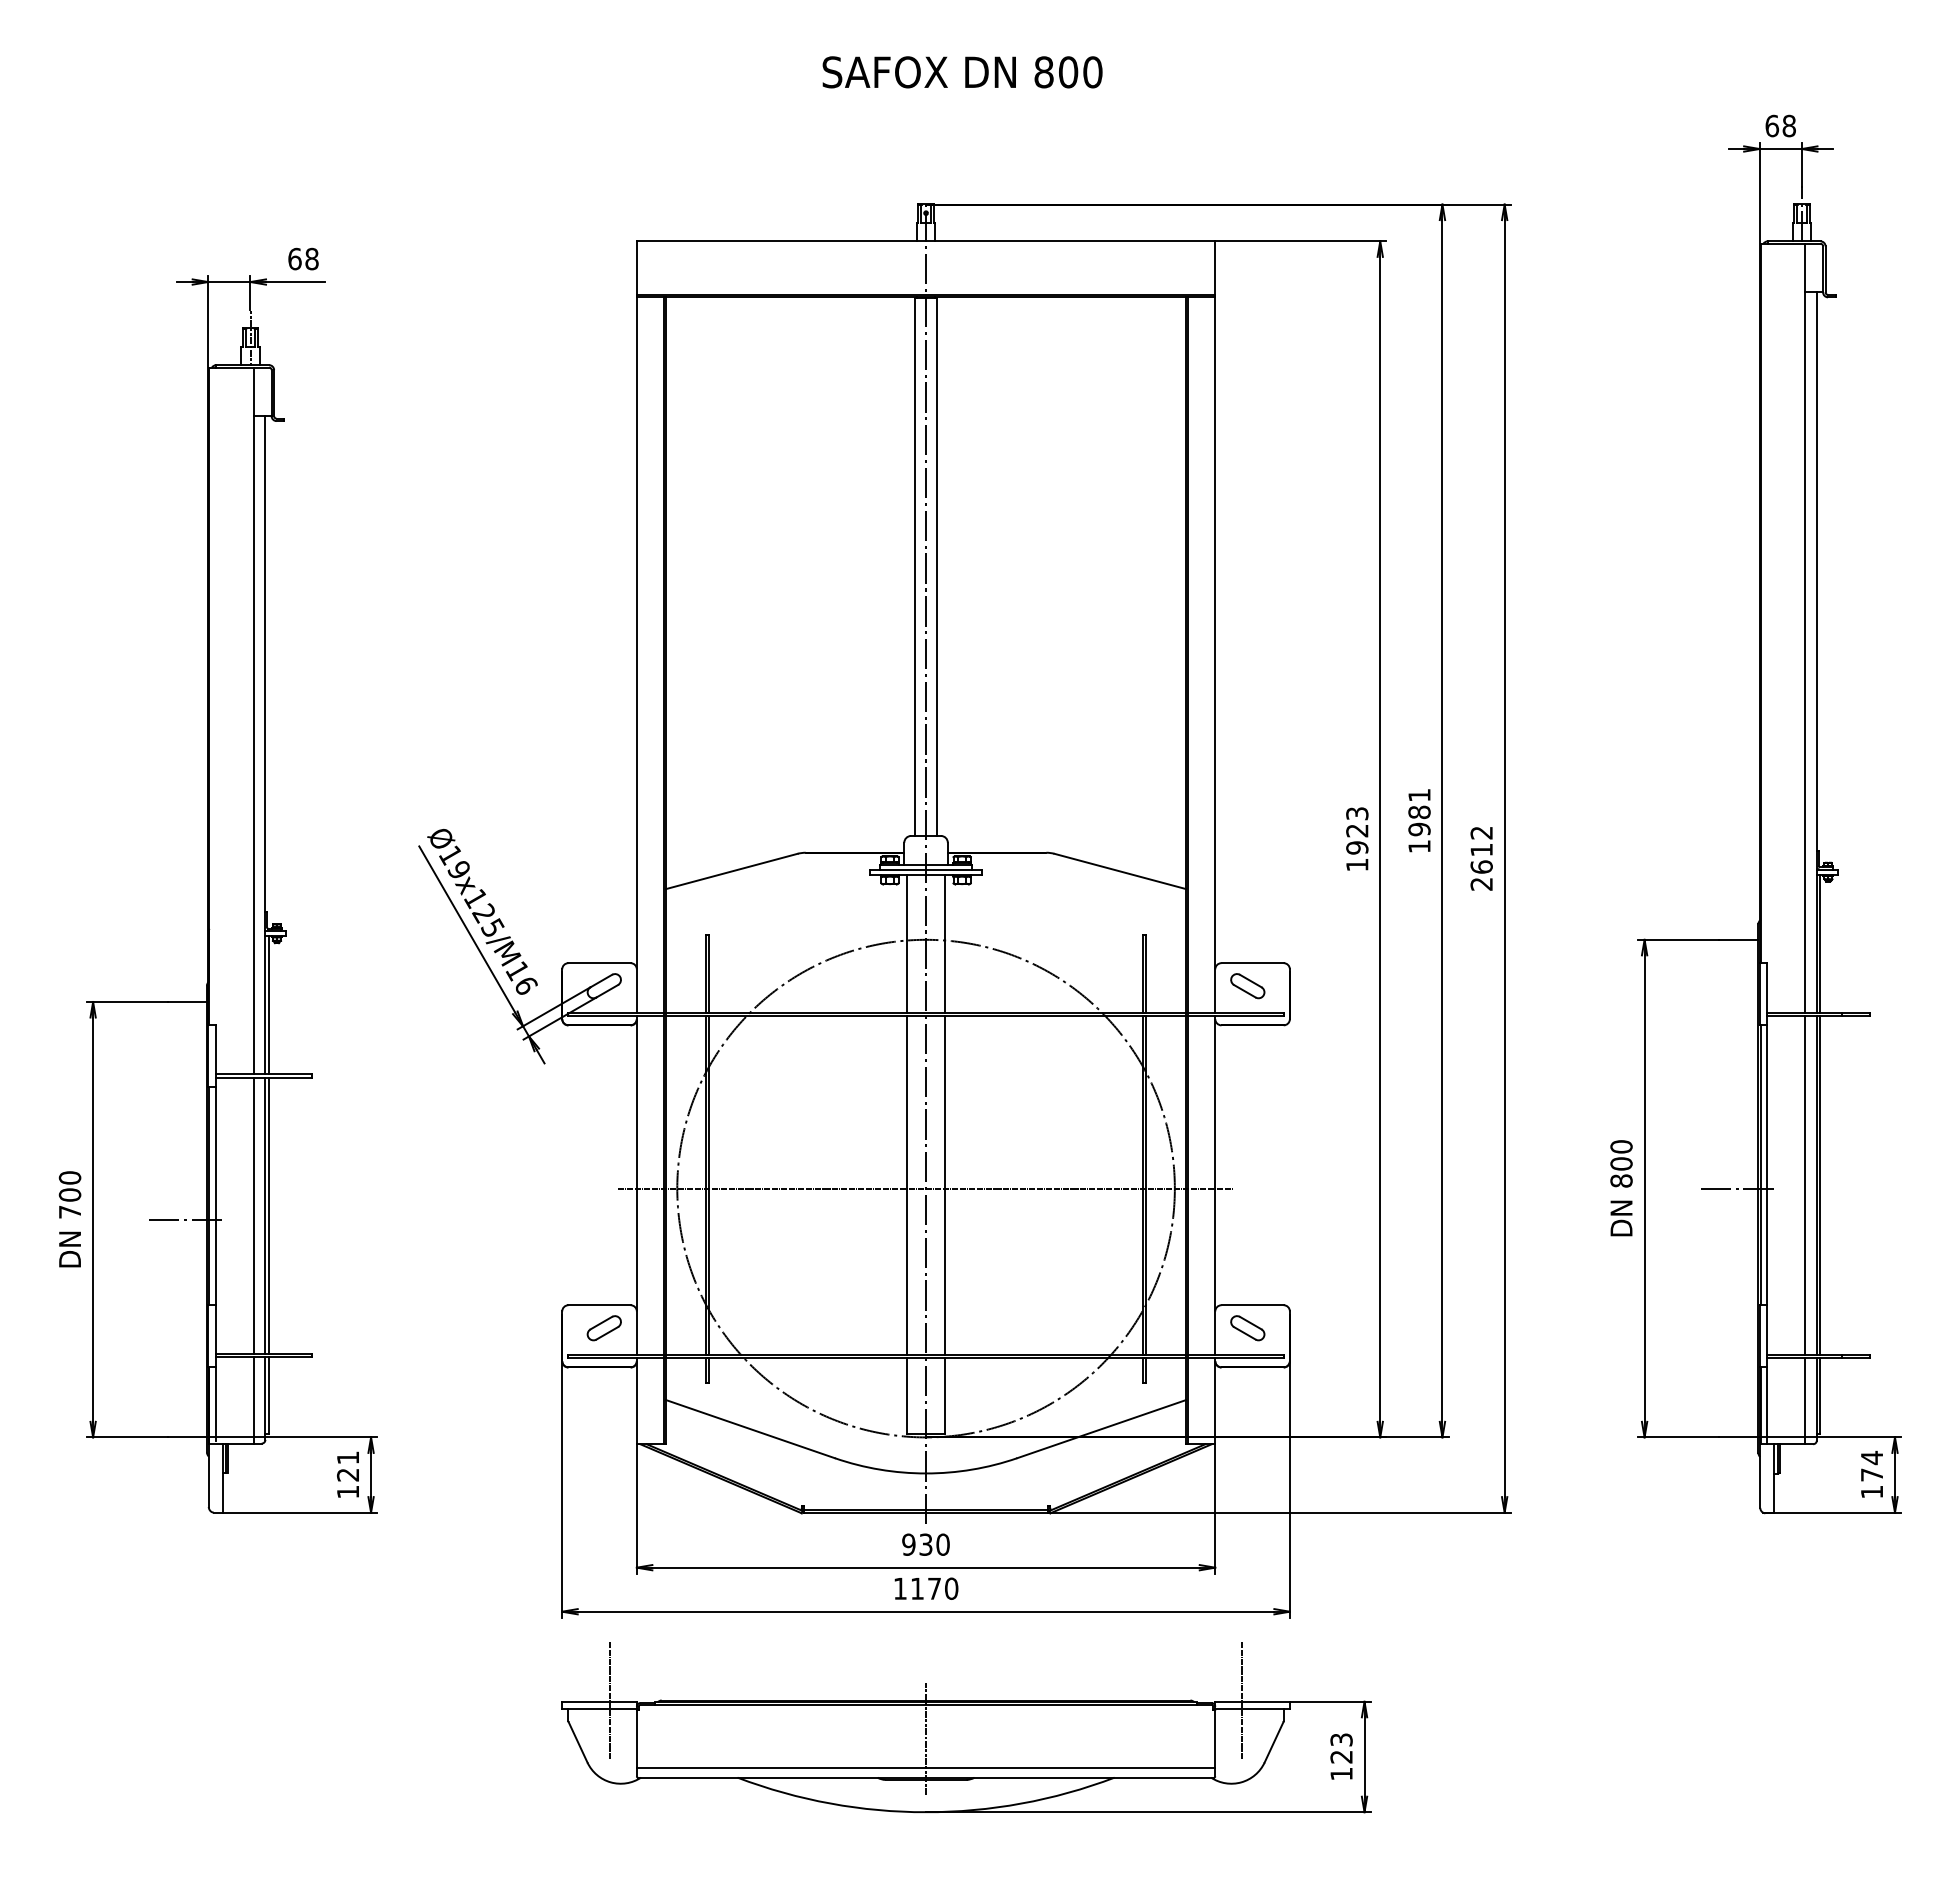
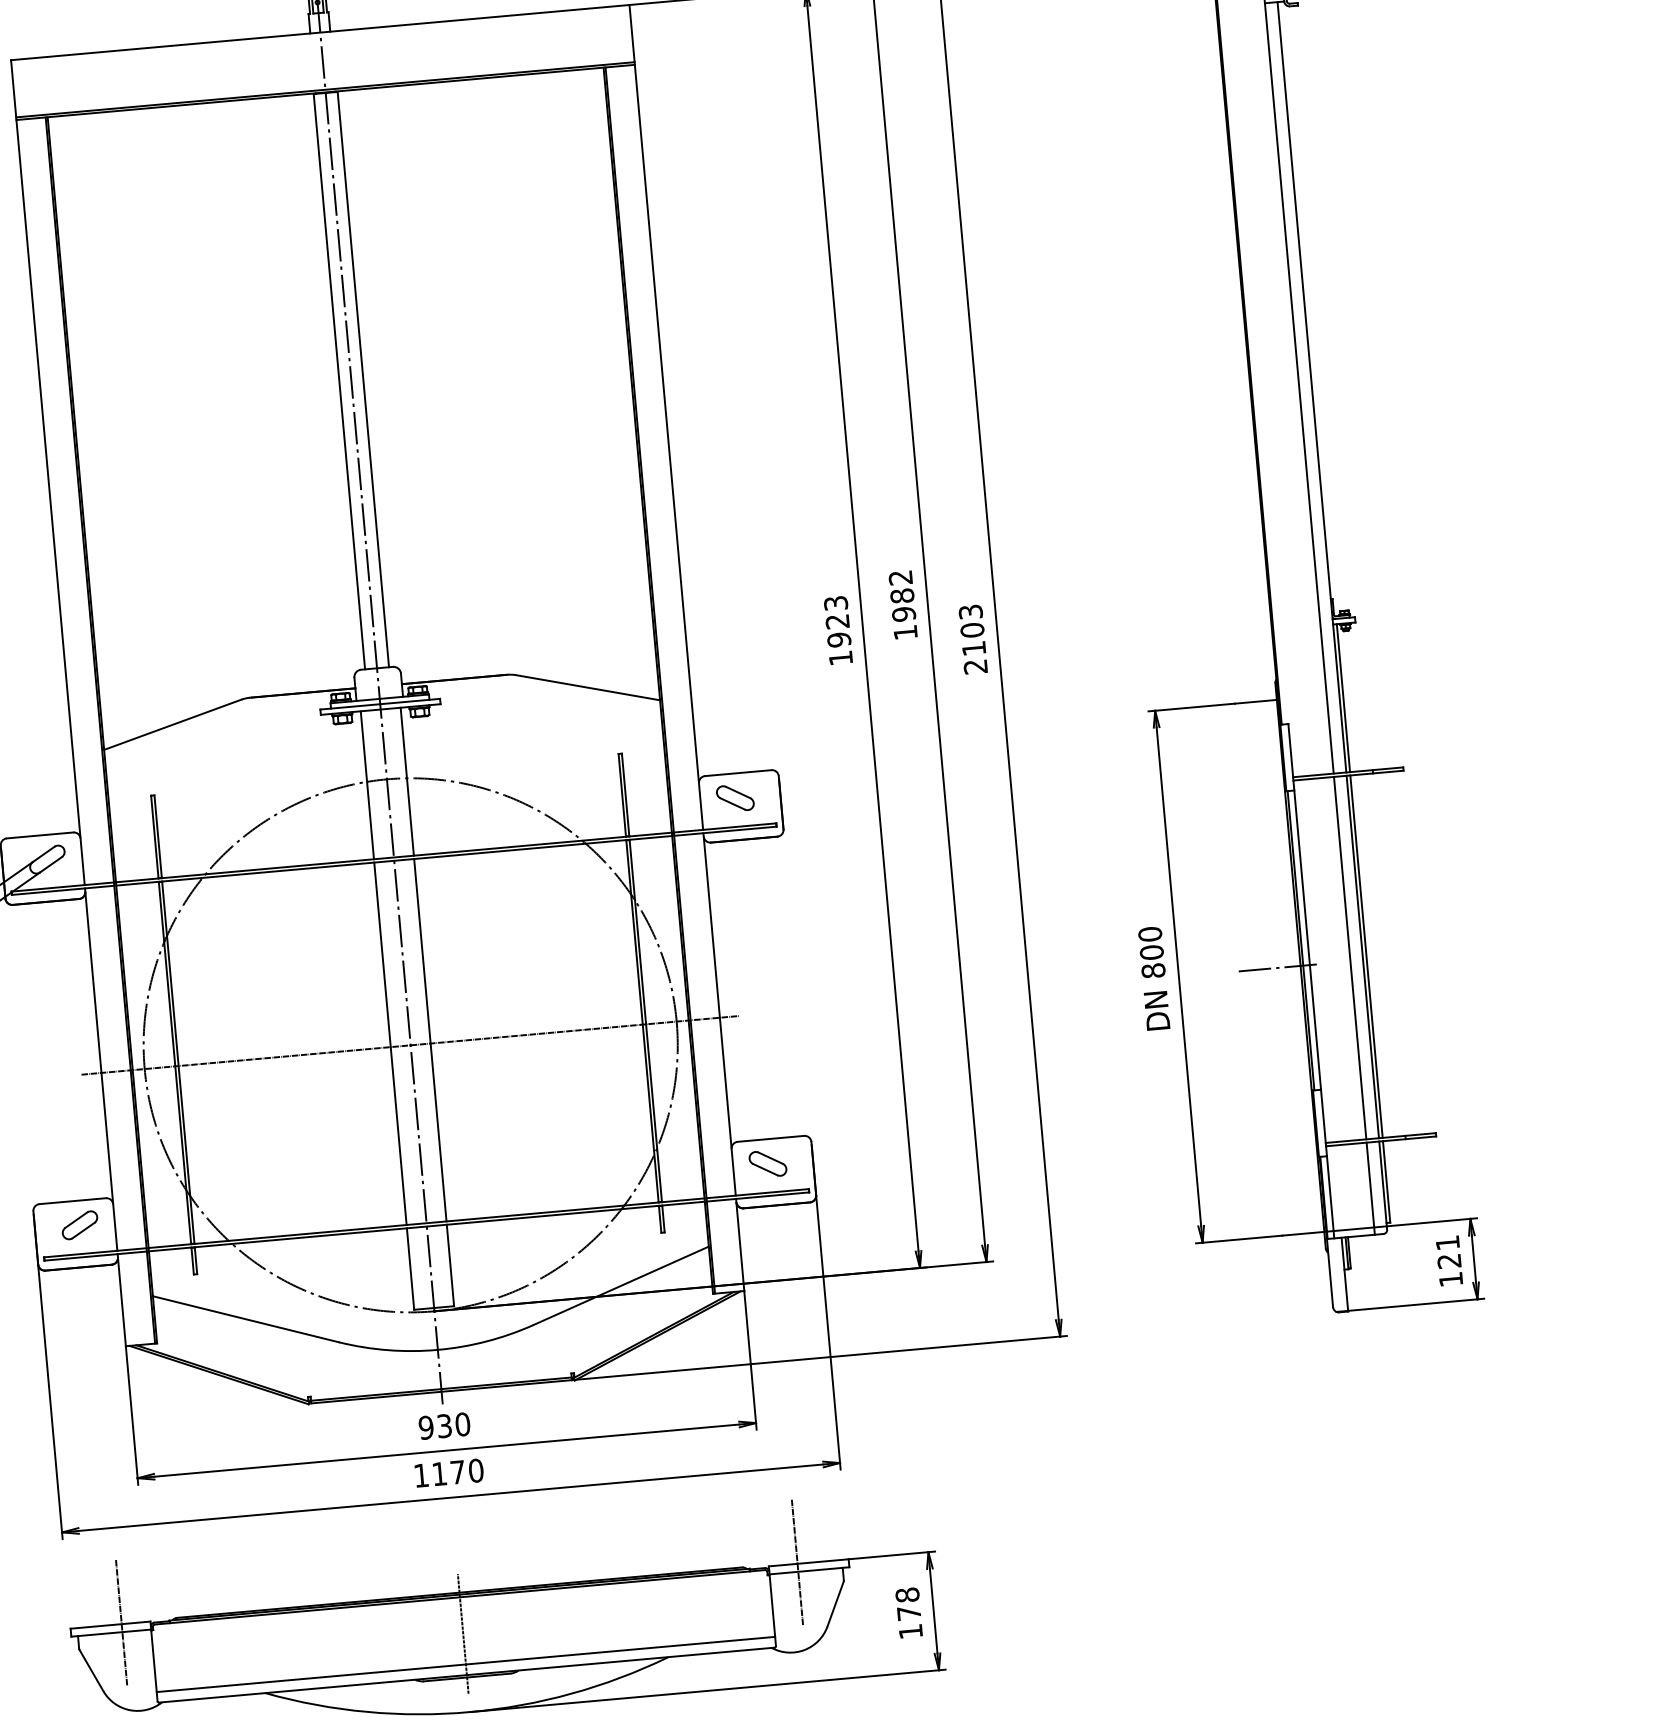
text: (1419, 795) -> (900, 577), 1981 -> 1982
text: (1481, 849) -> (972, 629), 2612 -> 2103
text: (1871, 1465) -> (1447, 1251), 174 -> 121
text: (1341, 1748) -> (908, 1604), 123 -> 178

